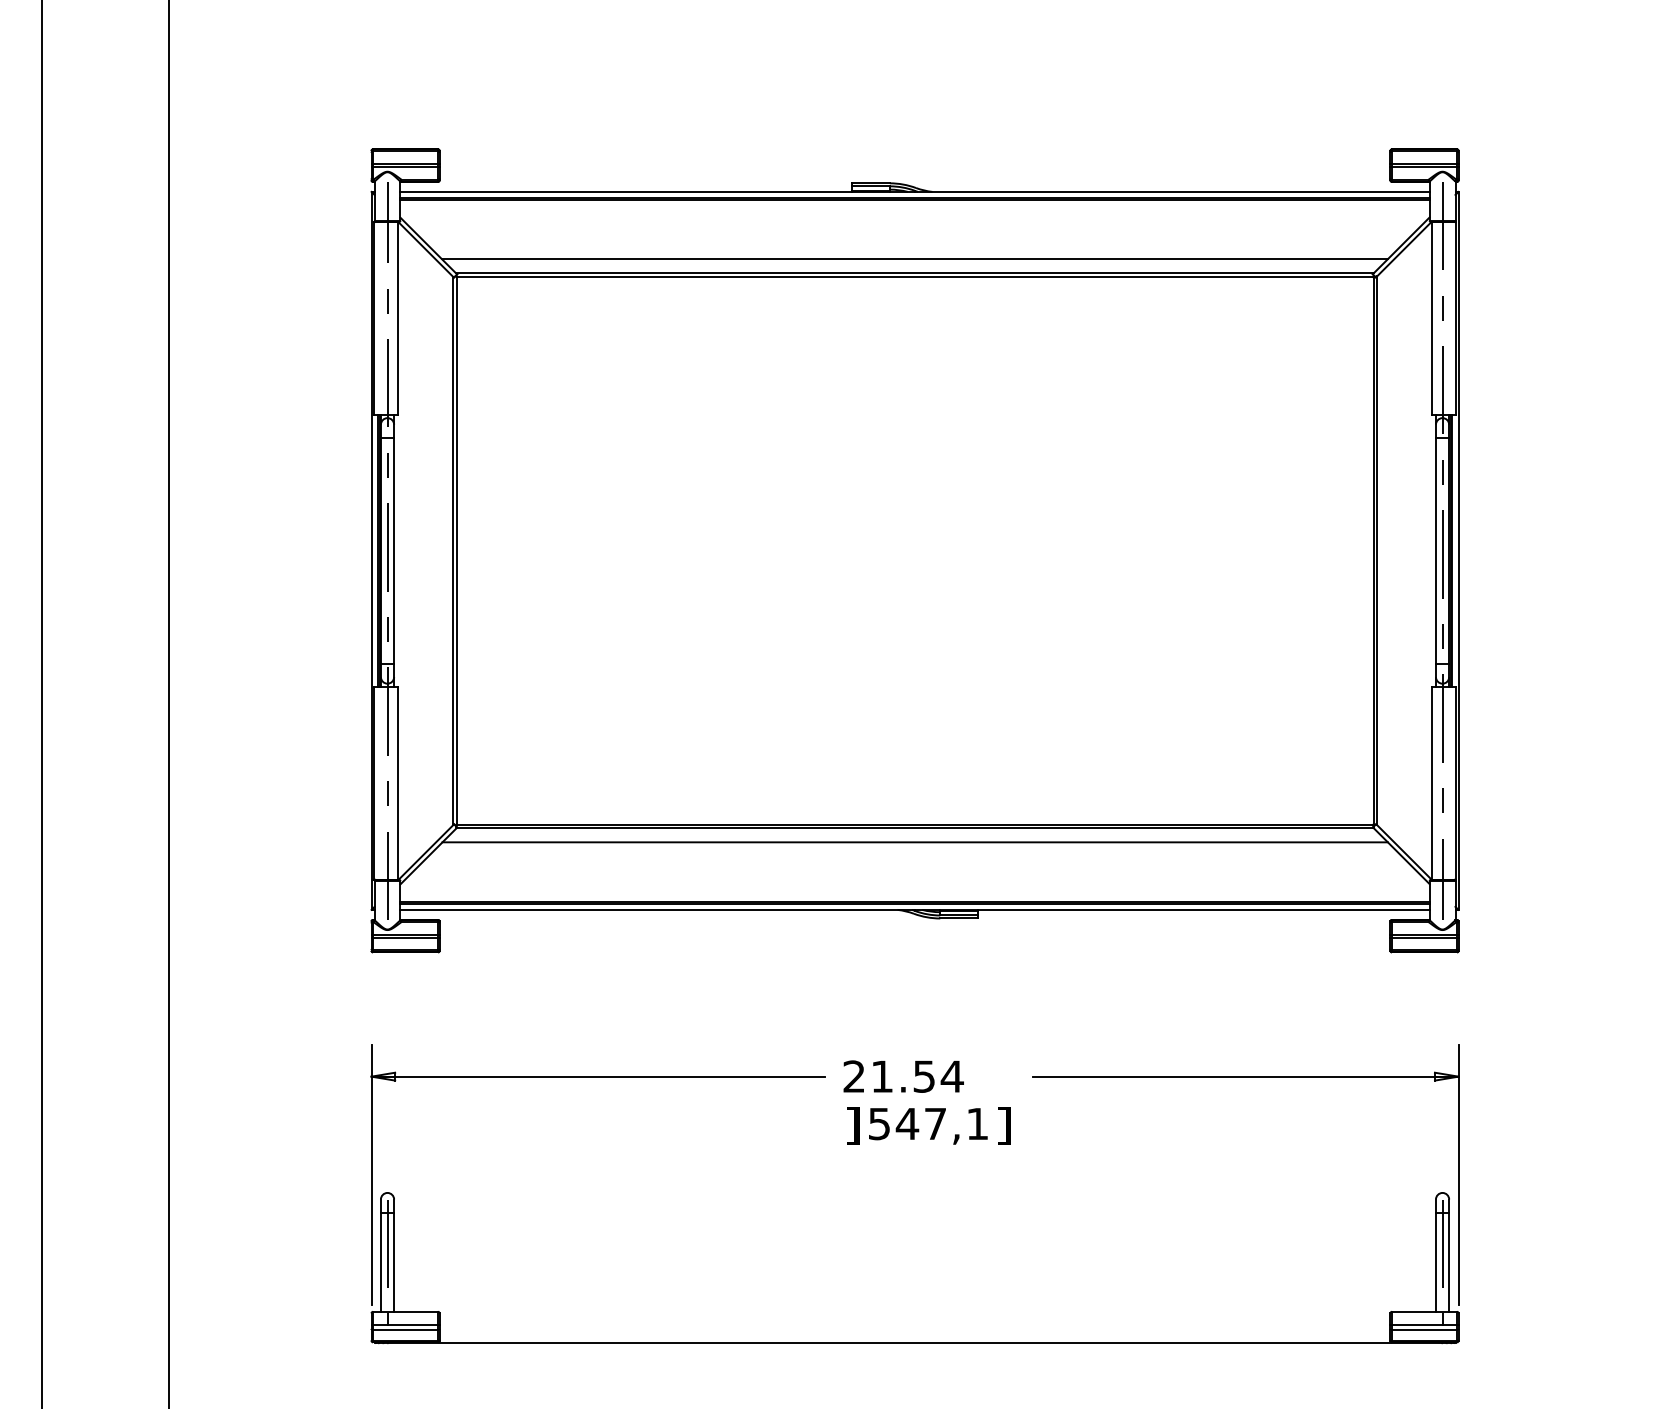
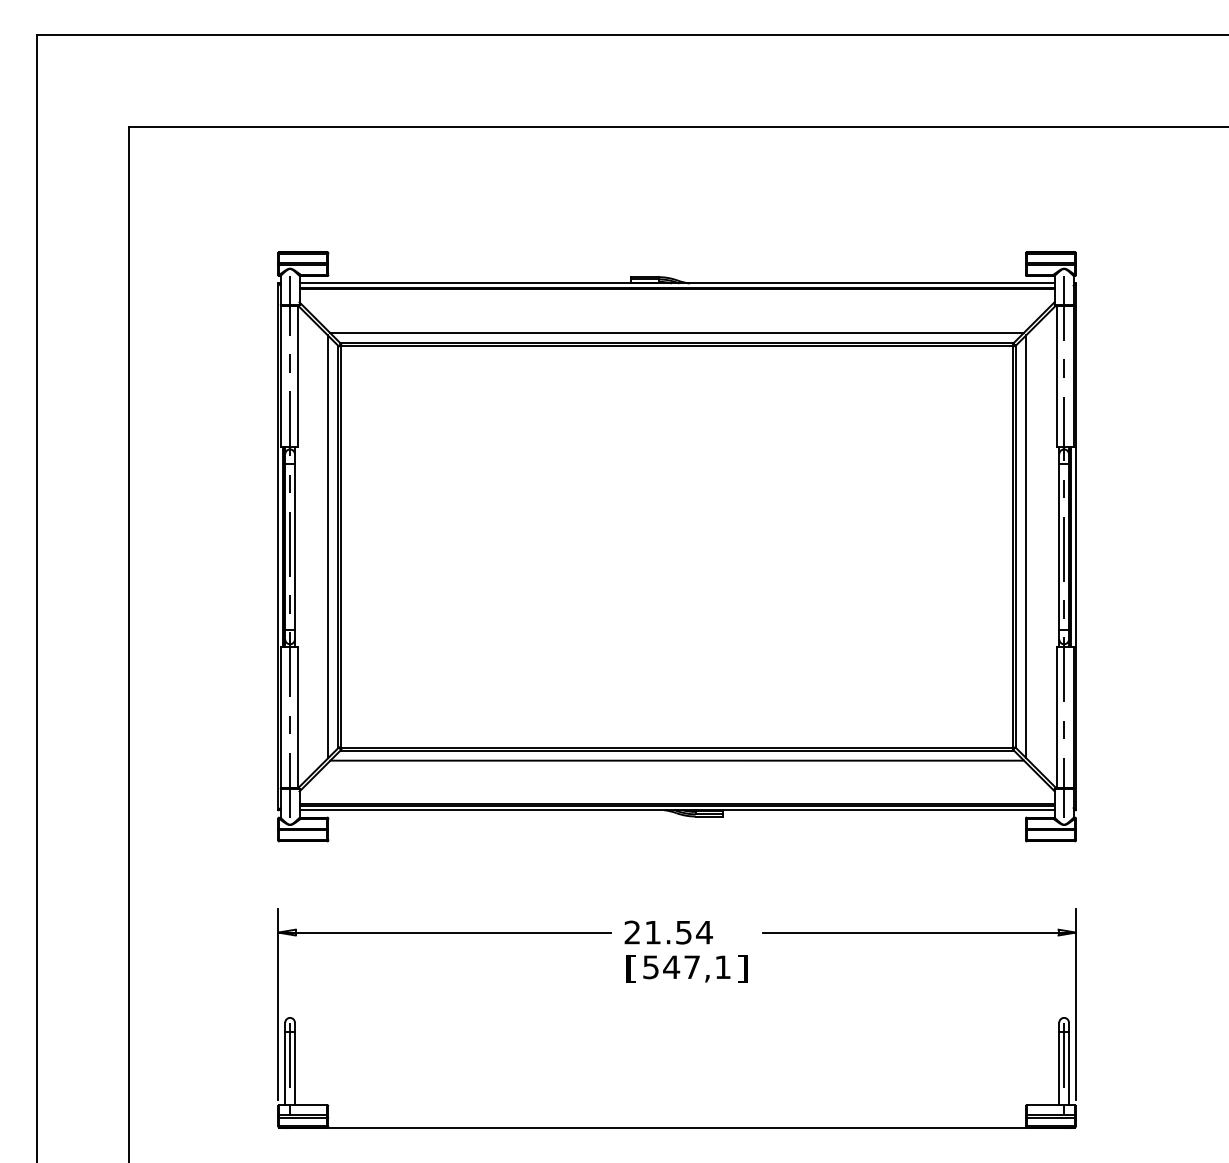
line: (438, 550) -> (327, 546), added
line: (1391, 550) -> (1026, 546), added
text: (852, 1125) -> (631, 968), ] -> [

